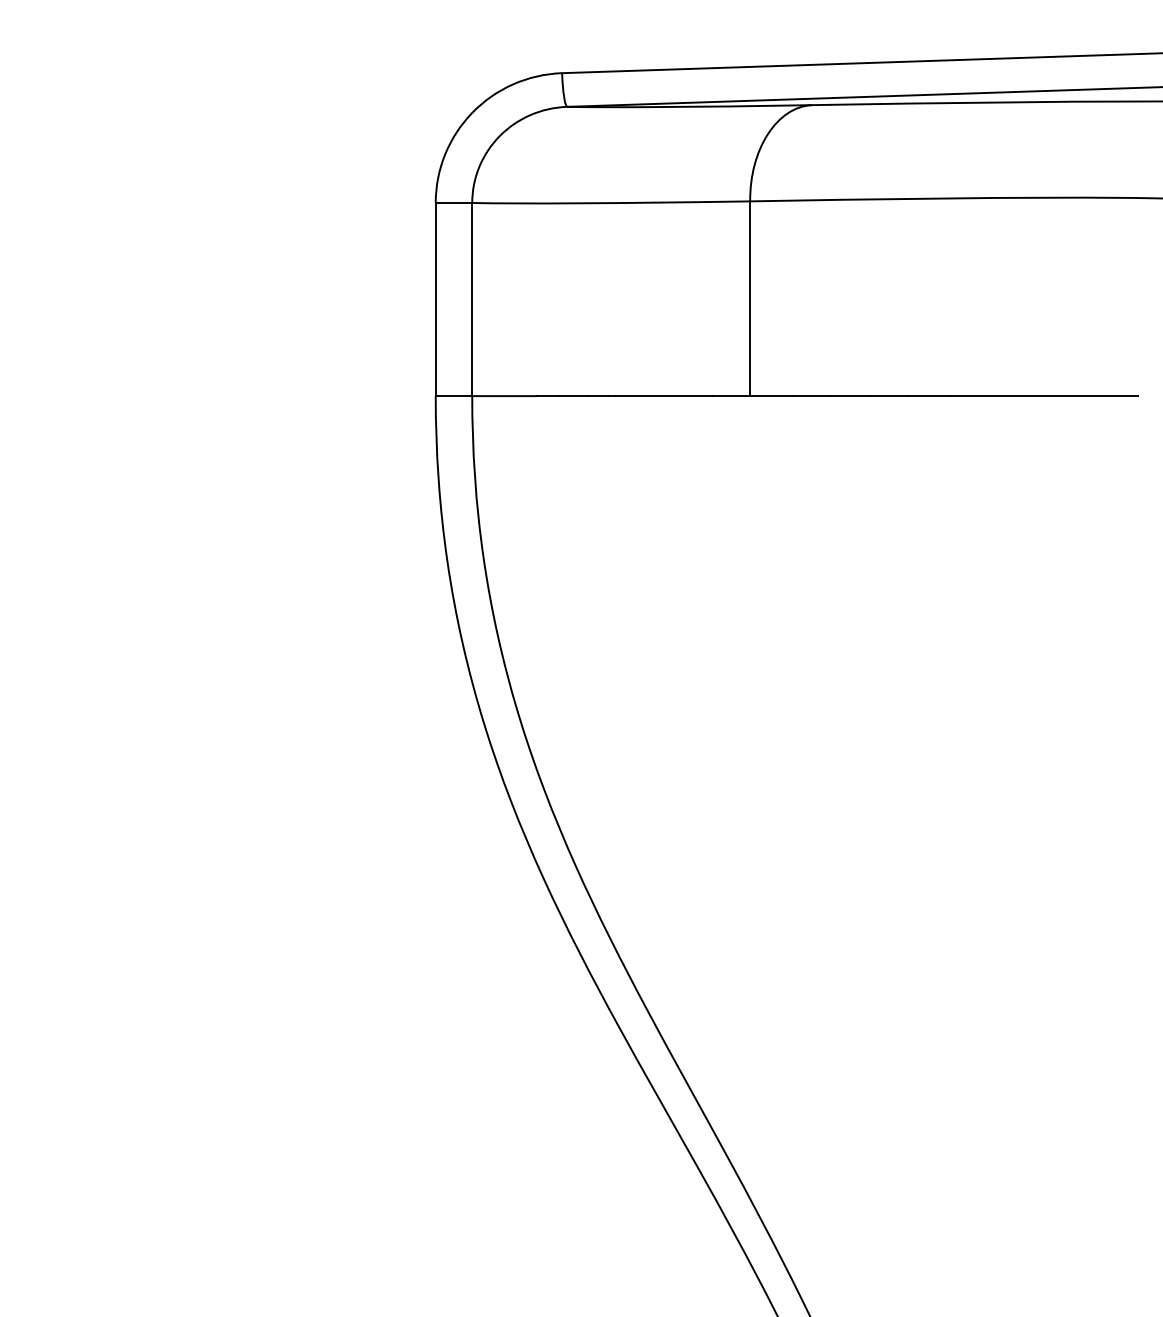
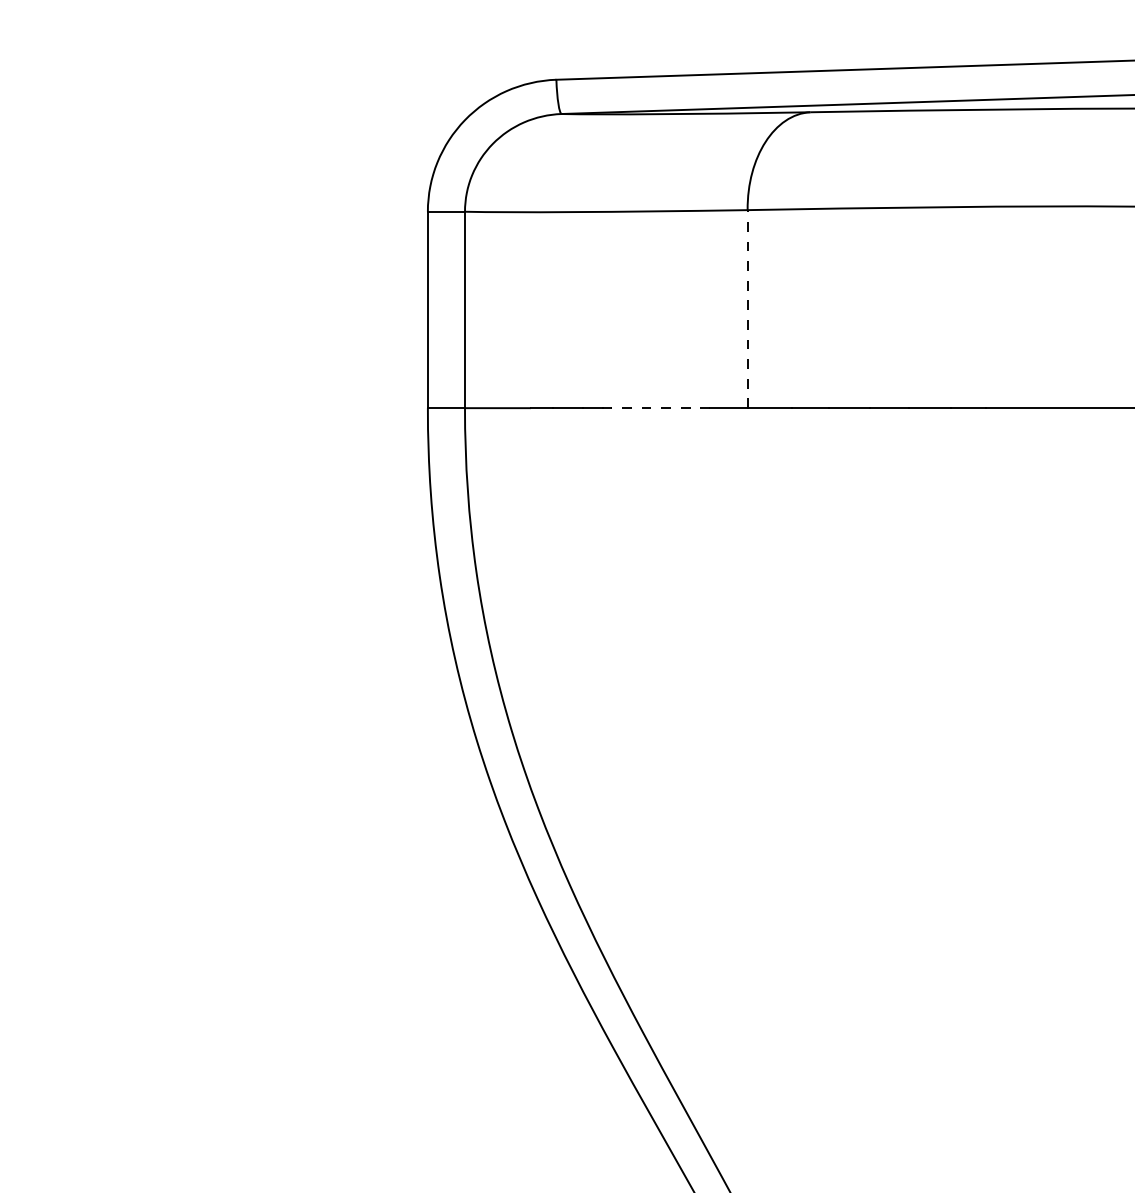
line: (750, 298) -> (747, 308), solid -> dashed
line: (664, 396) -> (660, 408), solid -> dashed

